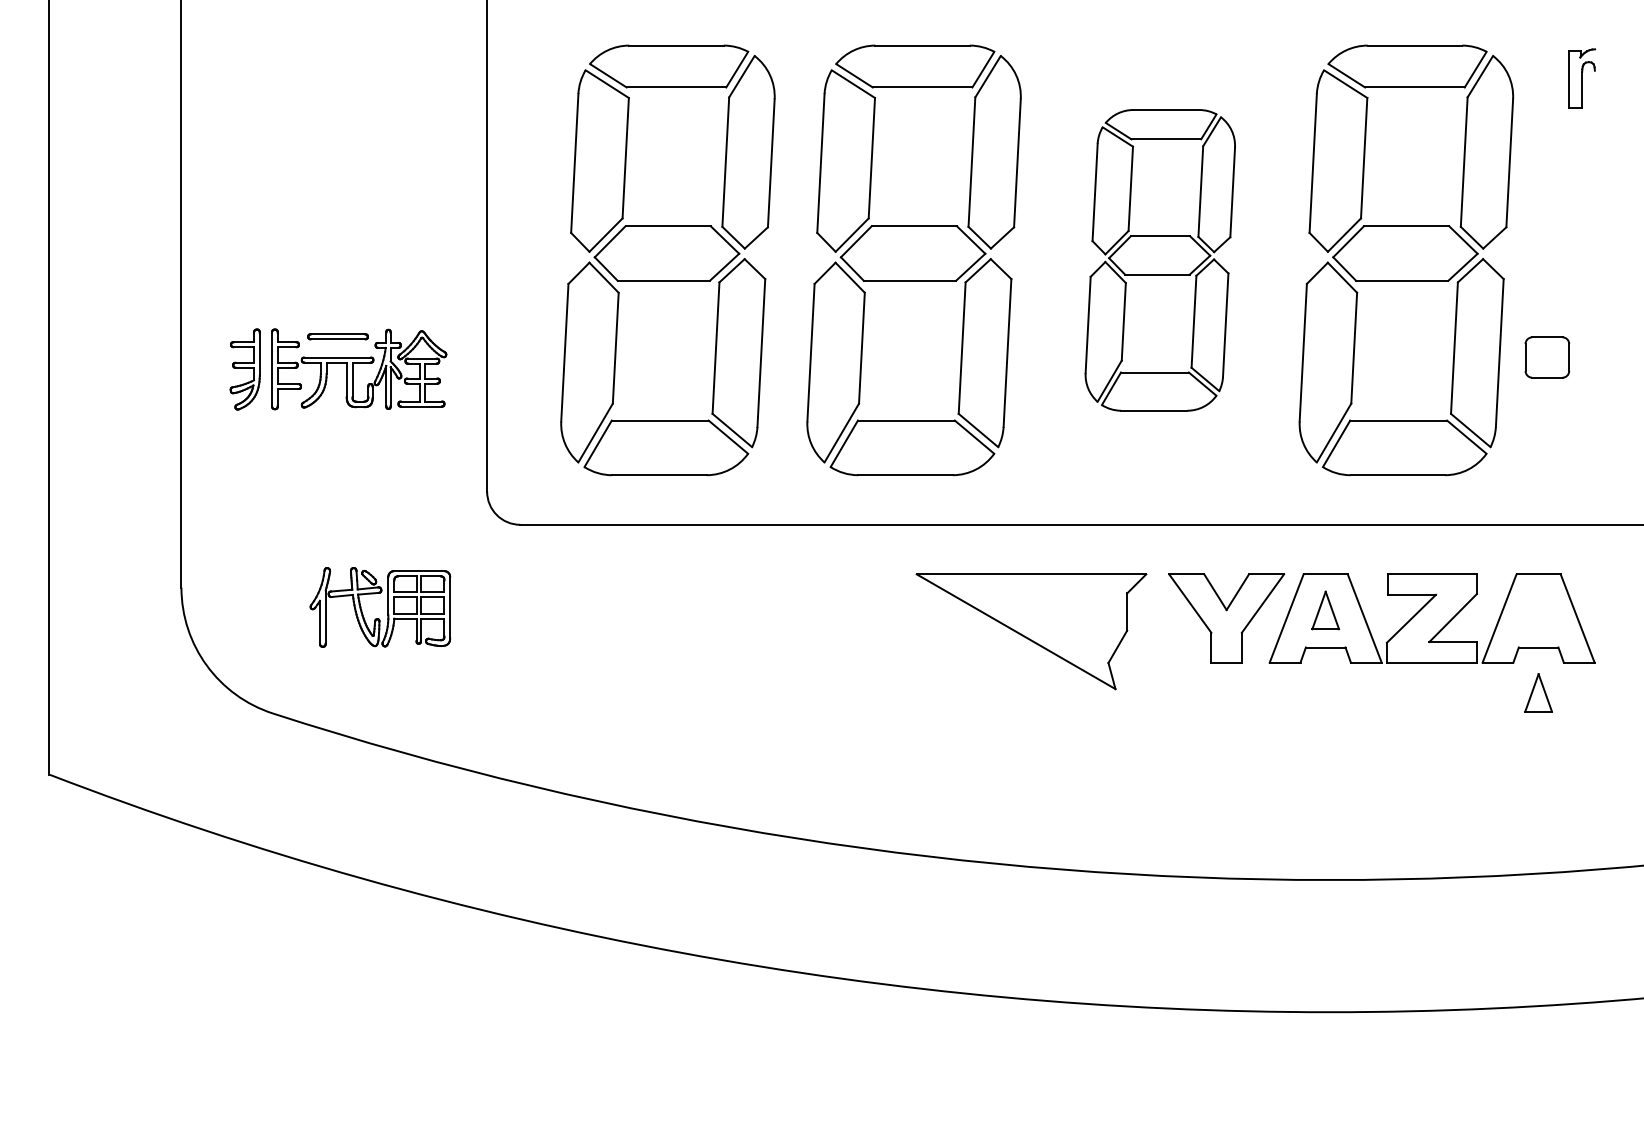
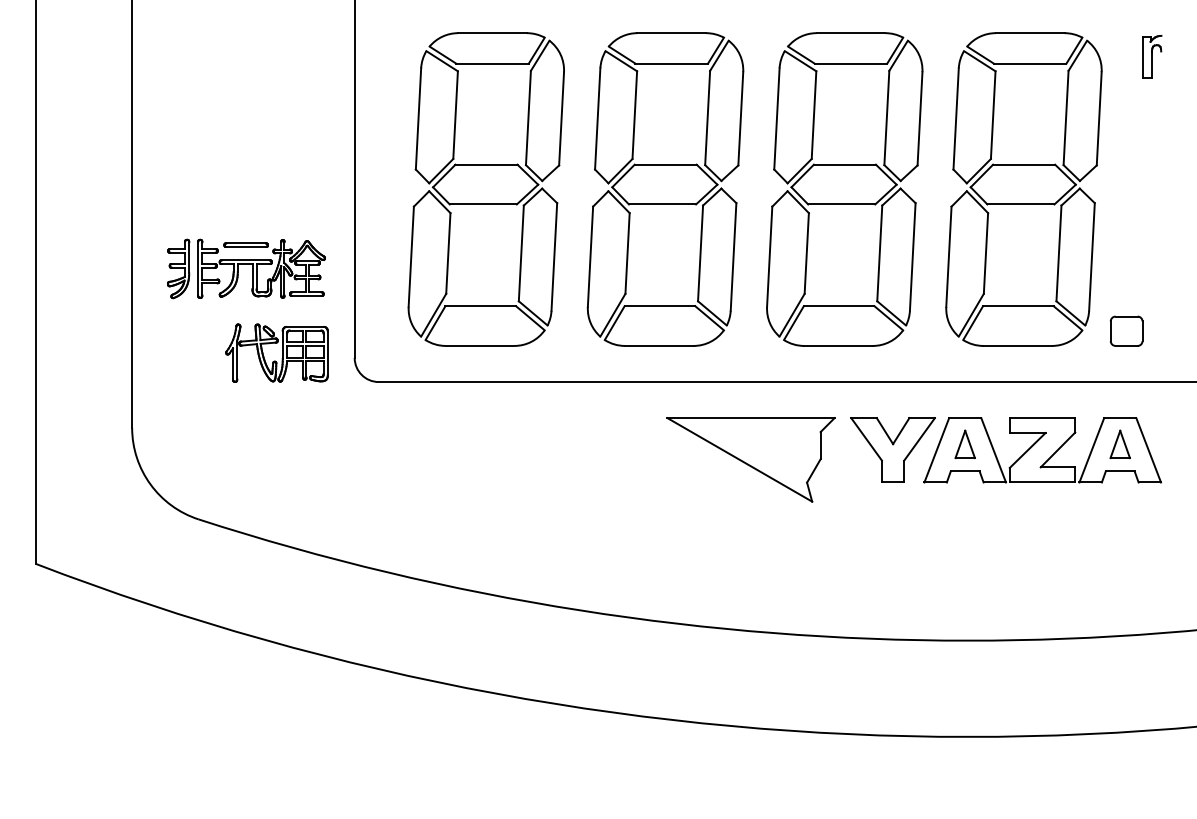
part: (1159, 260) -> (844, 189), size x1.43
part: (1547, 356) -> (1126, 330), moved
part: (379, 606) -> (276, 352), moved
part: (1537, 692) -> (1119, 444), moved

